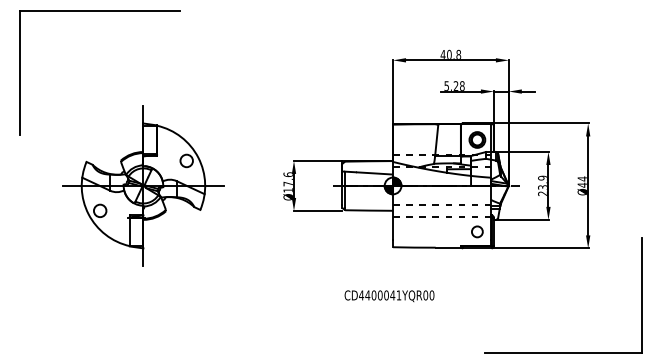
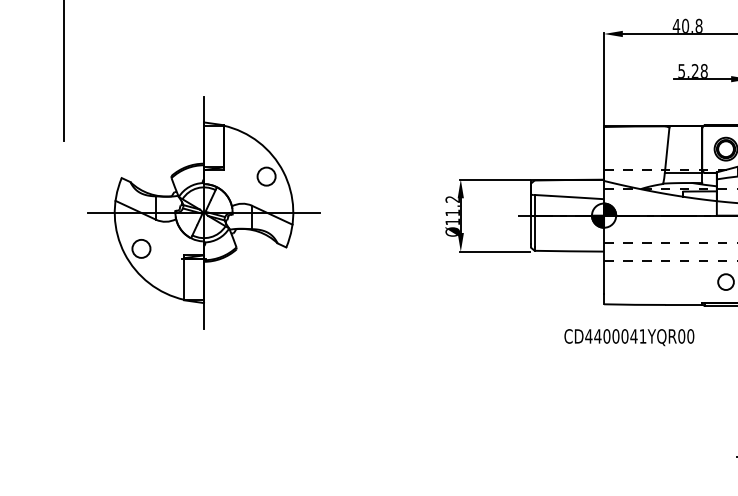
text: (287, 179) -> (451, 206), Ø17.6 -> Ø11.2
part: (143, 185) -> (204, 212), moved
text: (389, 295) -> (629, 336), moved

